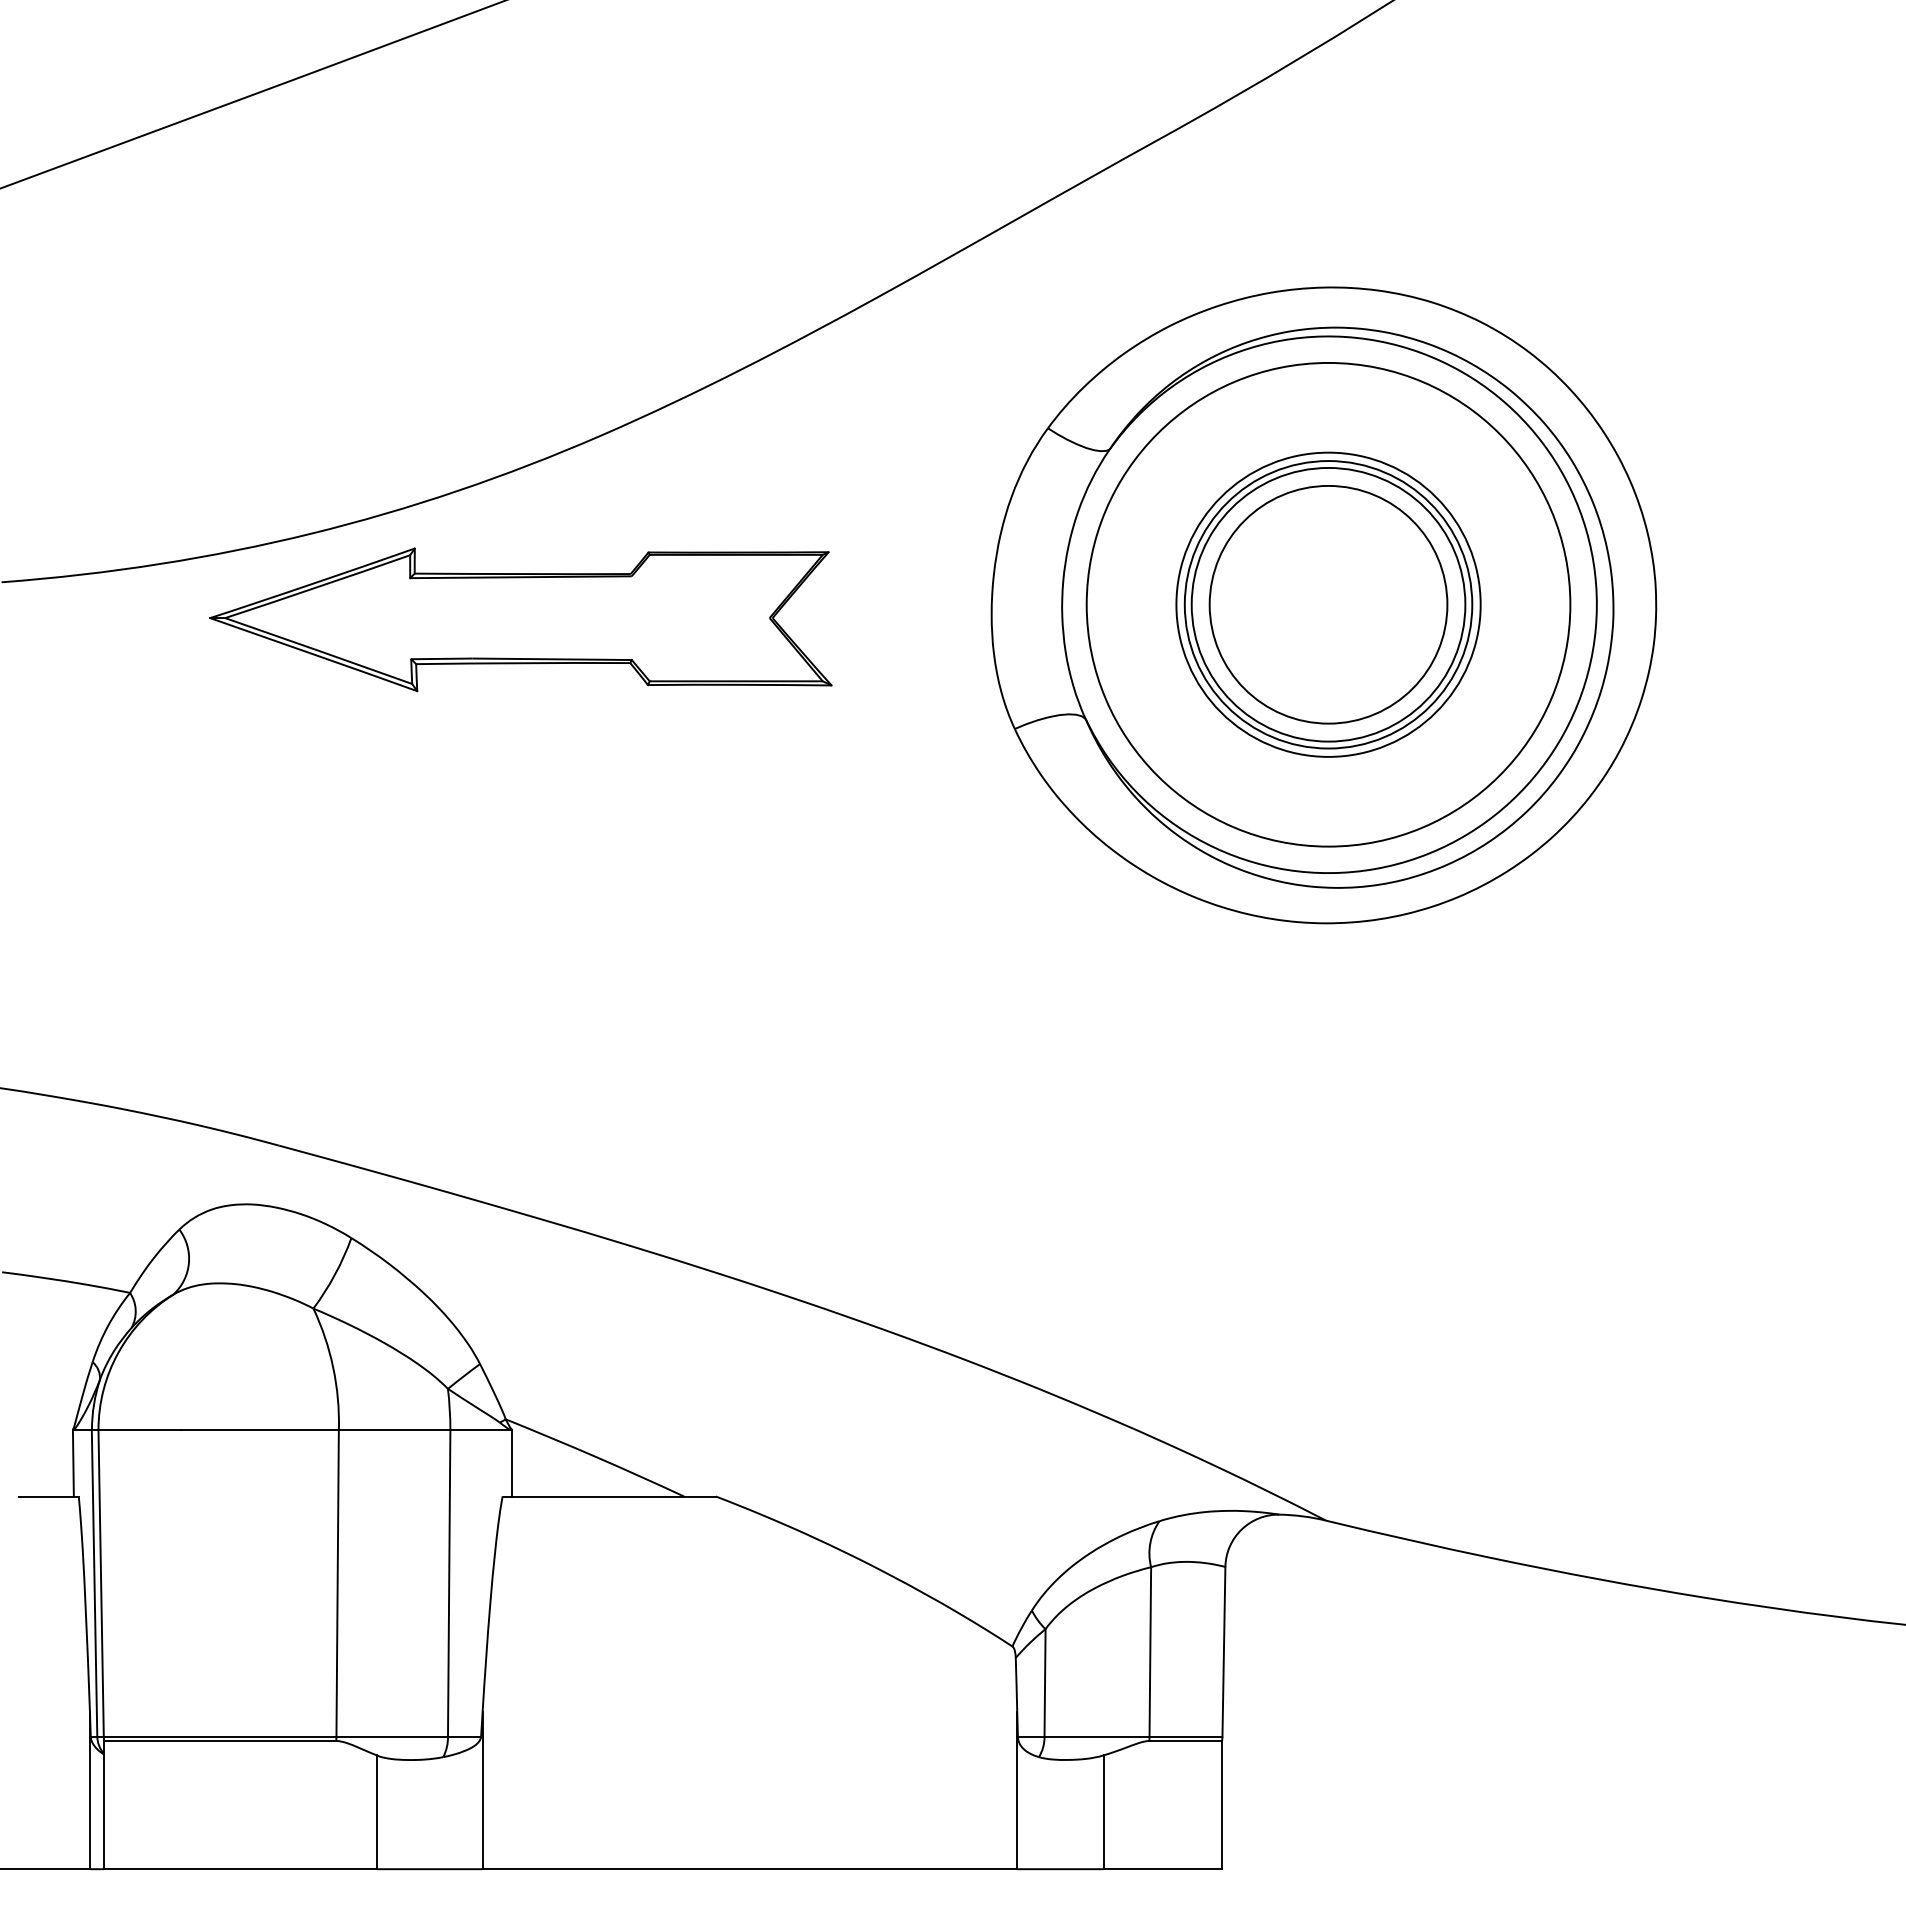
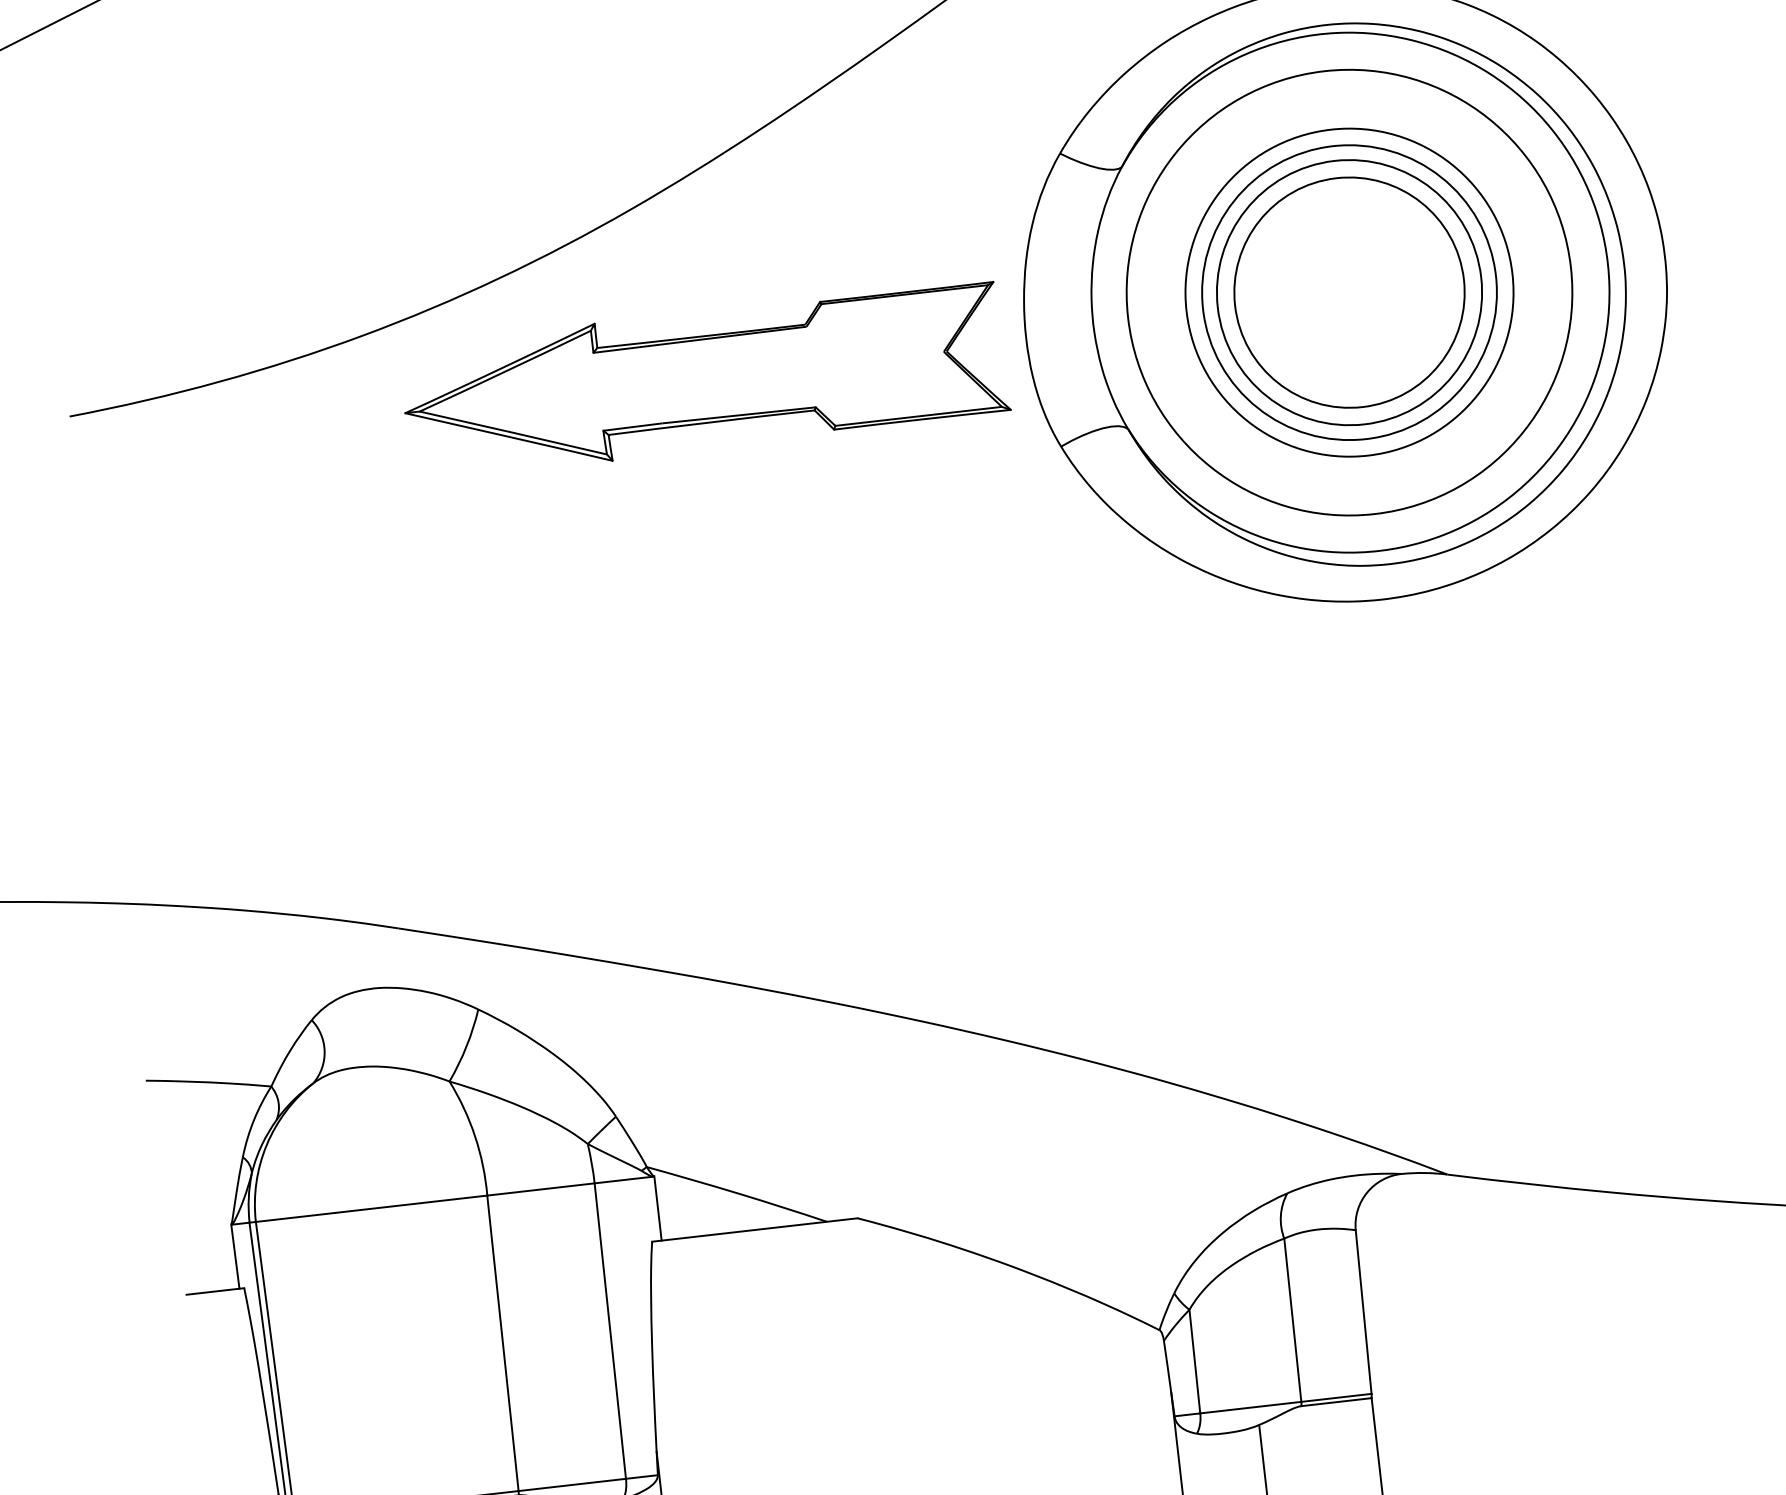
circle: (1328, 604) -> (1349, 292), size x0.7
circle: (1328, 604) -> (1349, 292), size x1.6
part: (520, 619) -> (704, 380), moved

